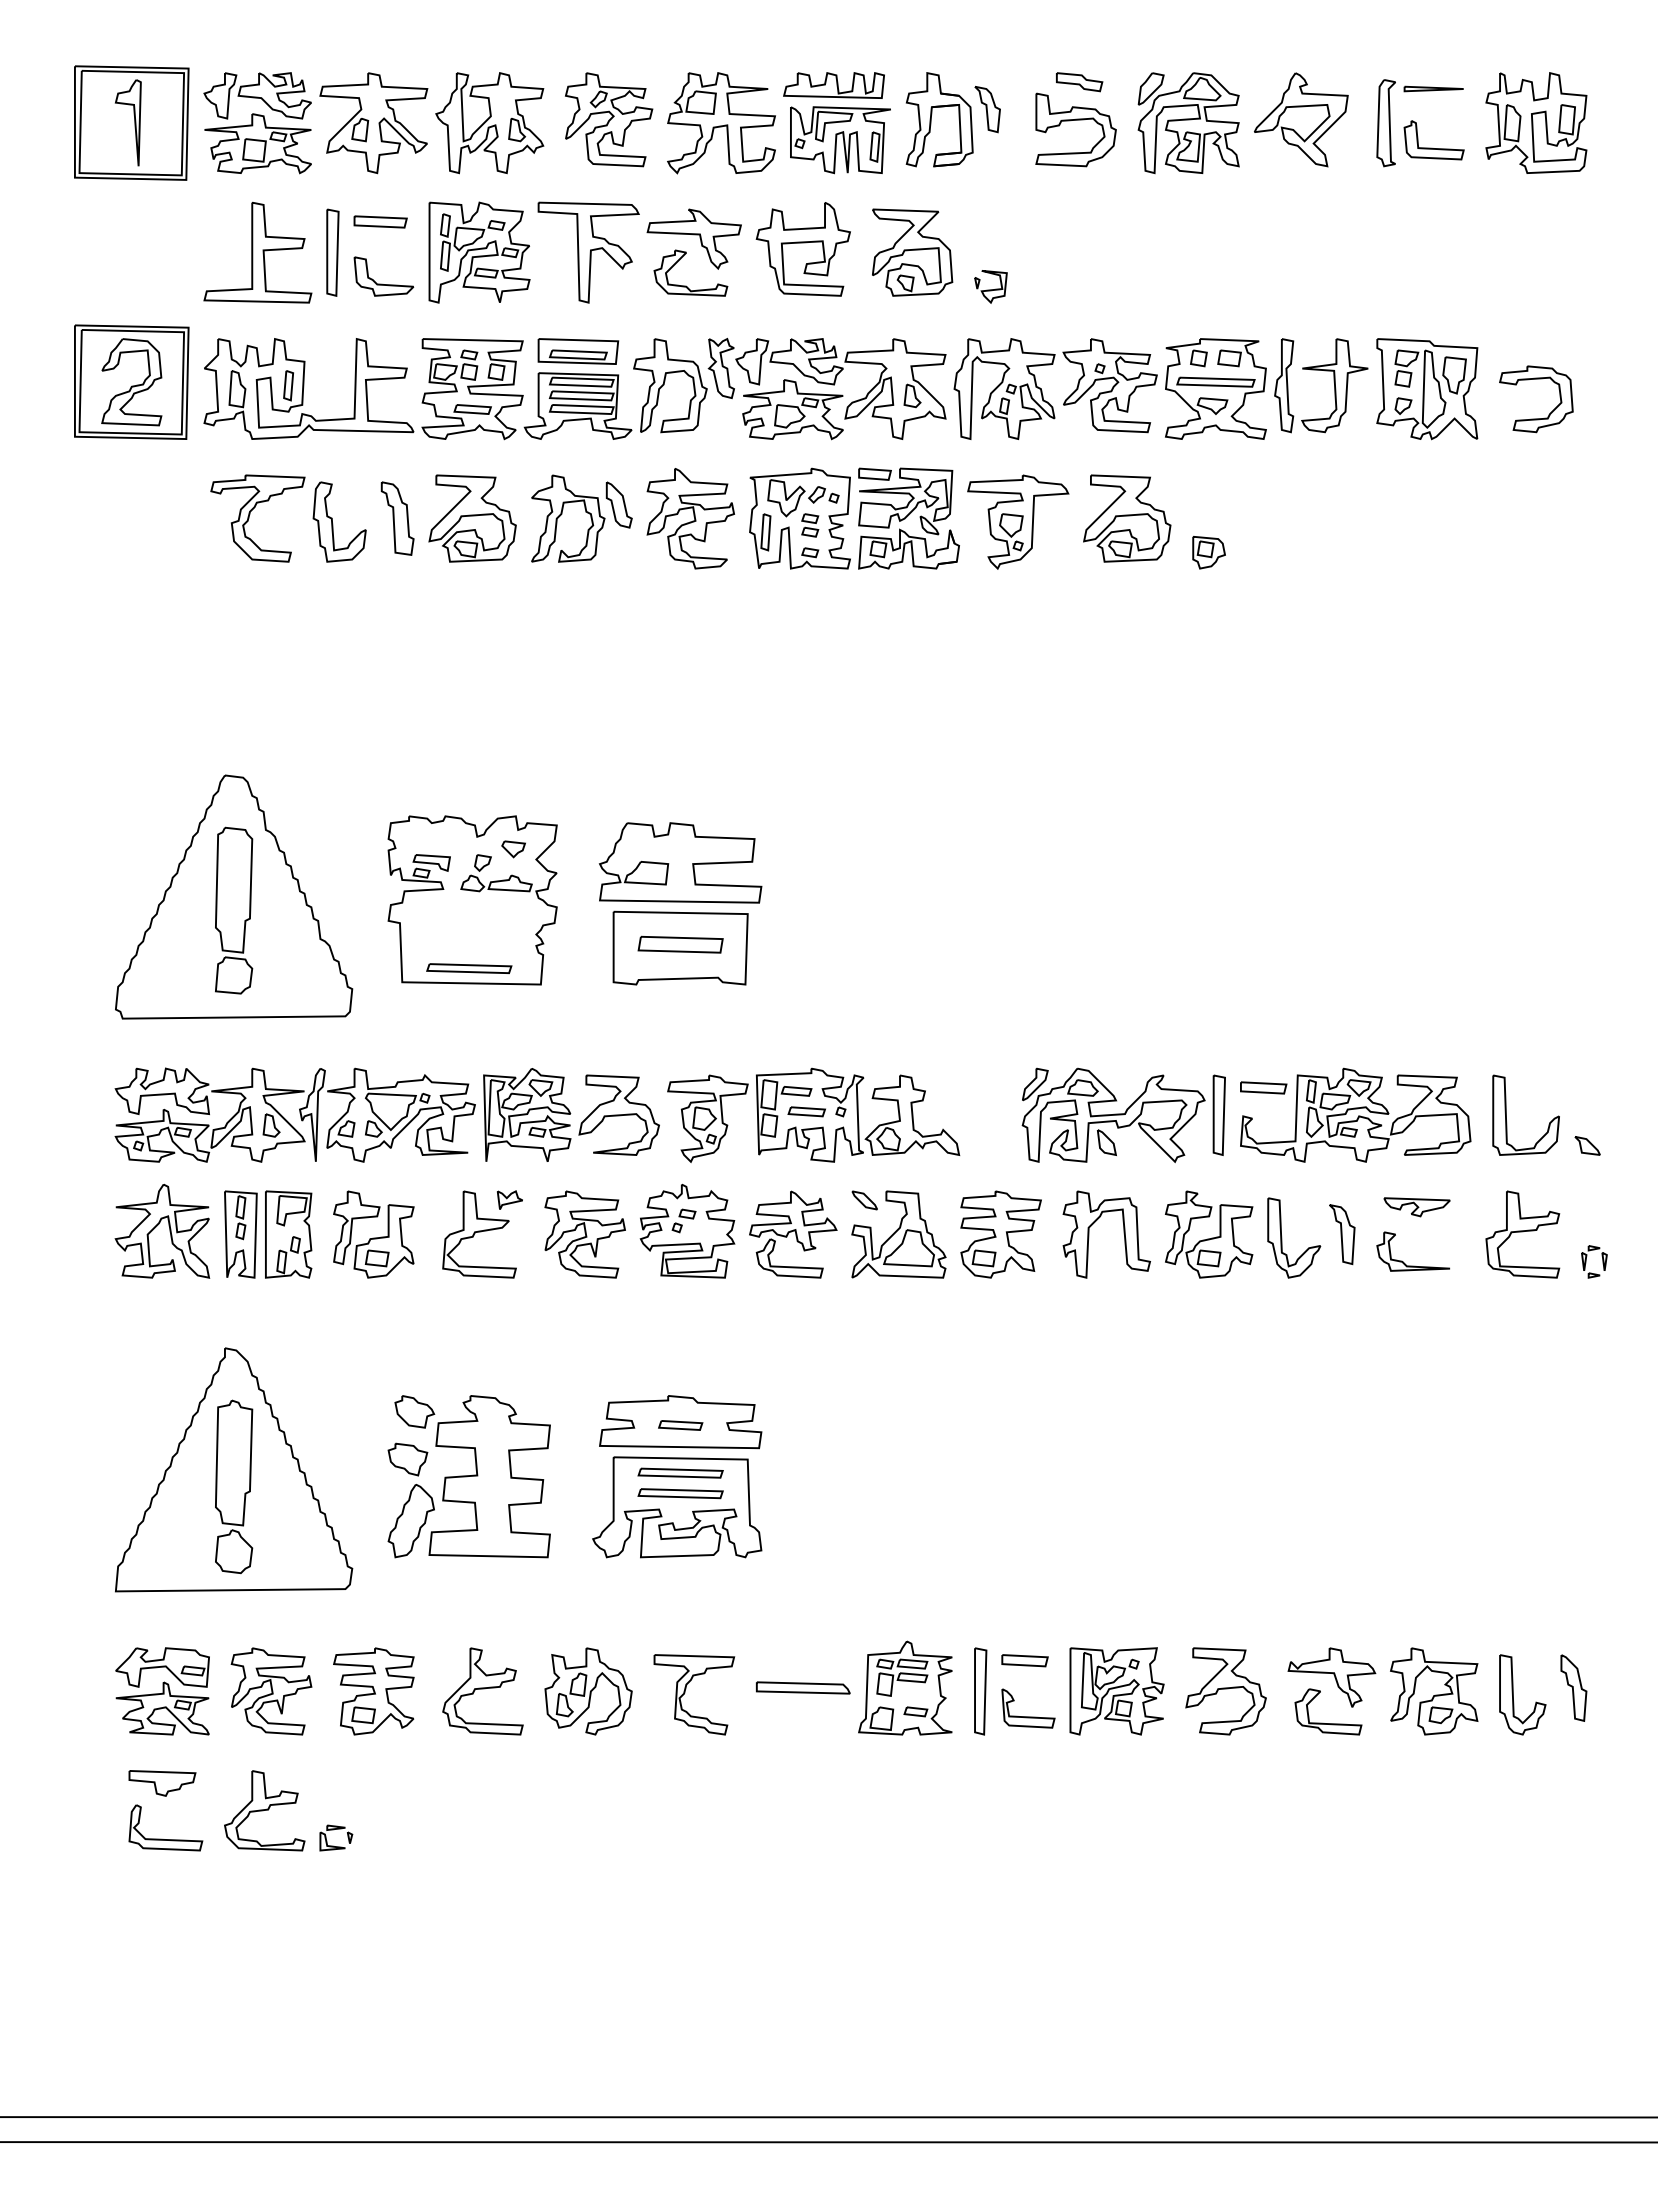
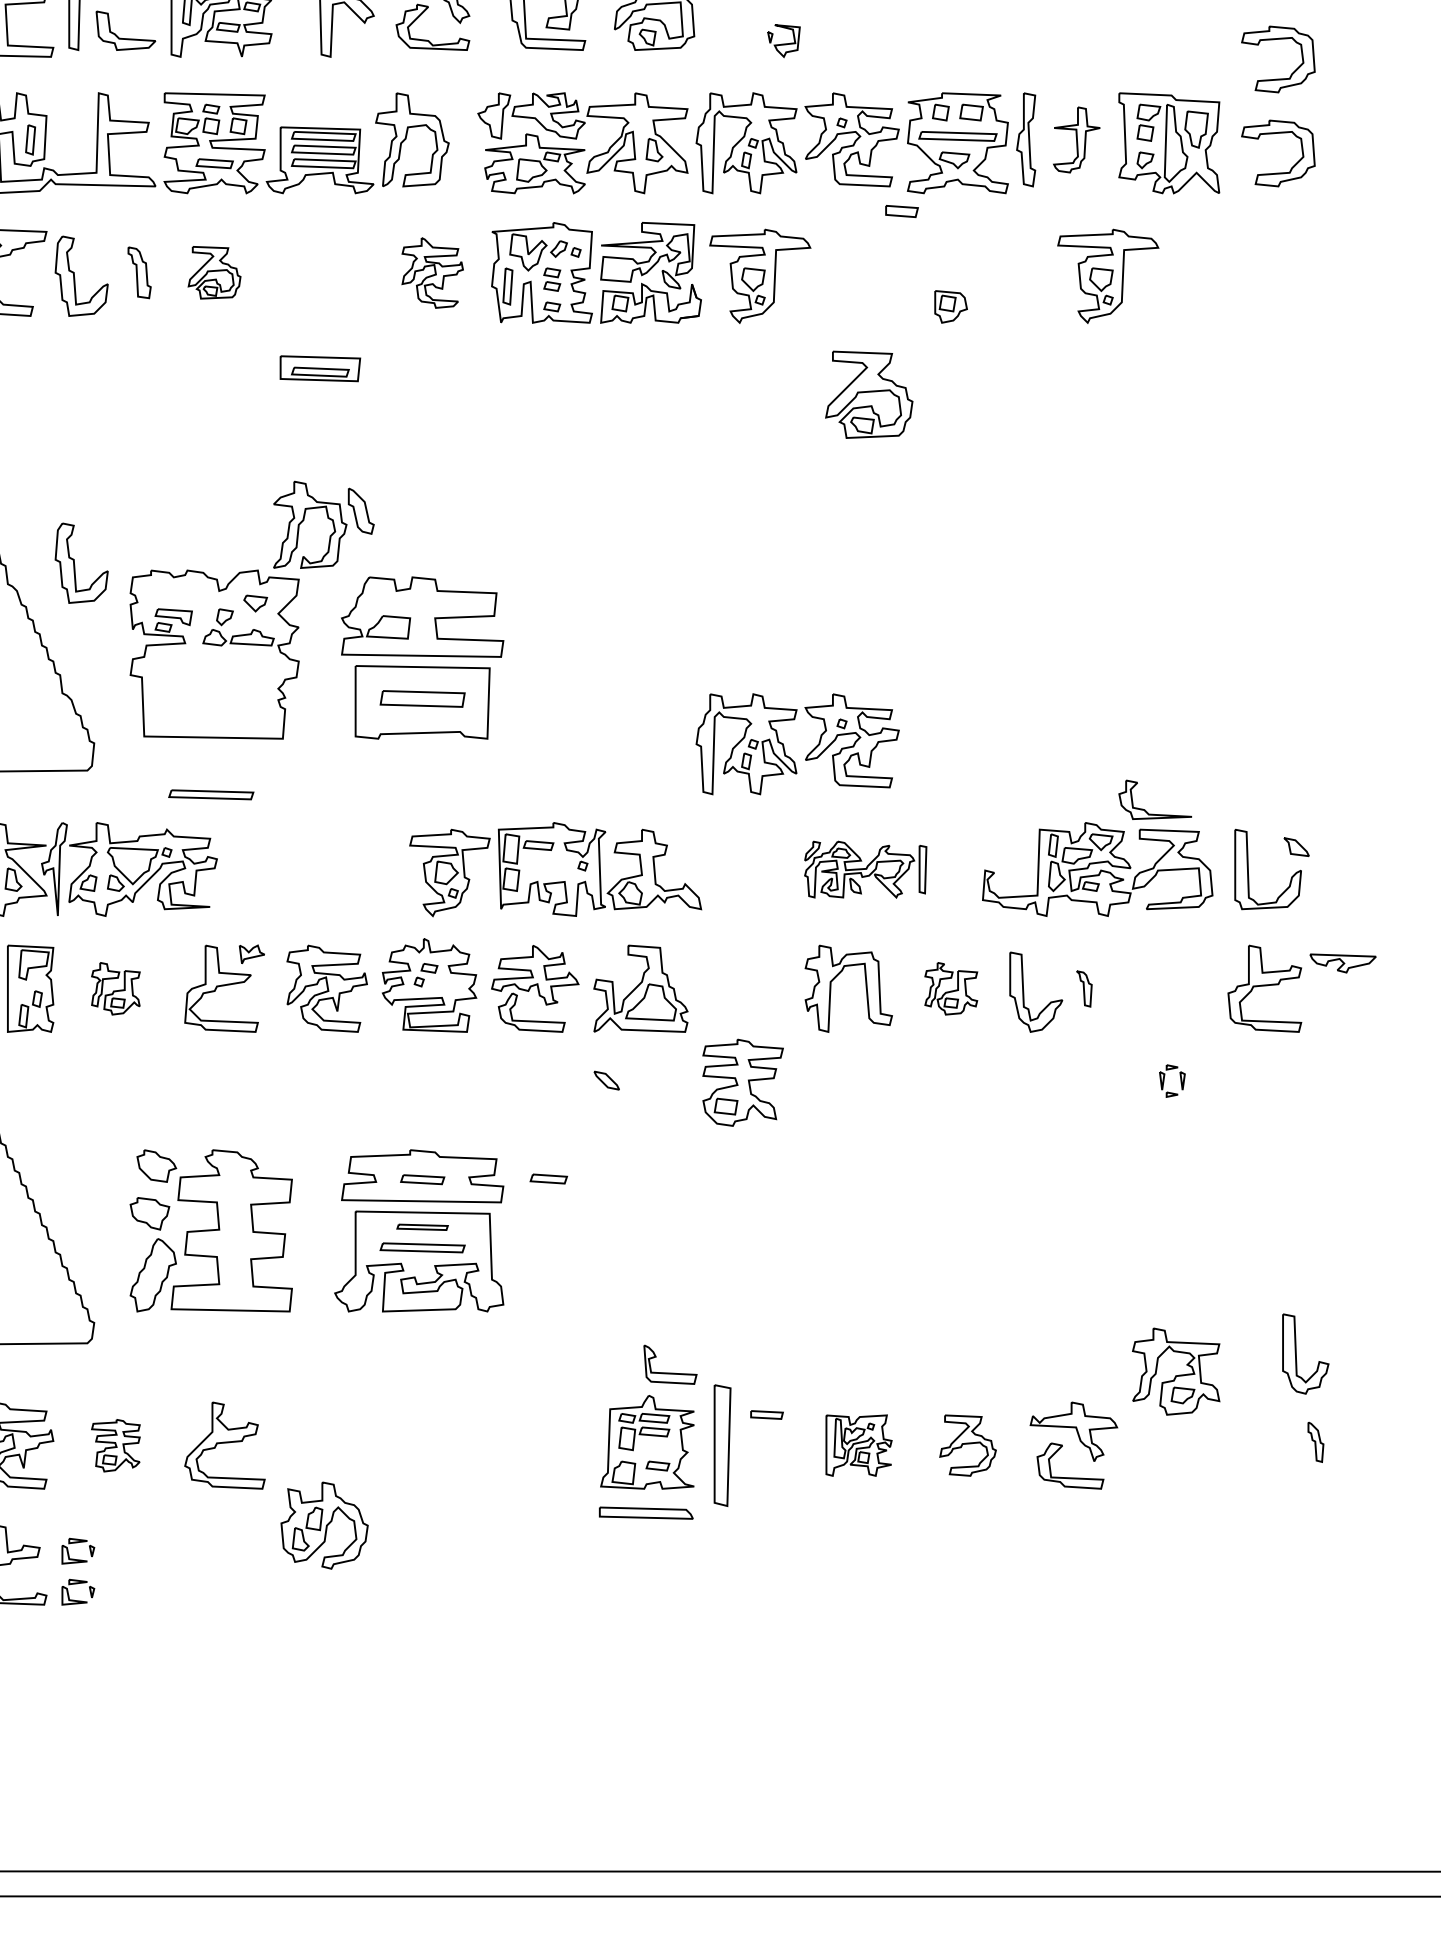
part: (990, 286) -> (783, 40), moved
part: (1536, 324) -> (1278, 78), added
part: (578, 351) -> (320, 368), moved
part: (720, 368) -> (462, 122), removed
part: (1334, 385) -> (1076, 139), size x0.7
part: (874, 473) -> (901, 210), moved
part: (585, 512) -> (327, 518), moved
part: (397, 518) -> (139, 272), size x0.7
part: (472, 518) -> (214, 272), size x0.6
part: (690, 518) -> (432, 272), size x0.7
part: (1127, 518) -> (869, 394), moved
part: (1366, 521) -> (1108, 275), added
part: (333, 810) -> (75, 564), added
part: (469, 968) -> (211, 794), moved
part: (1042, 991) -> (784, 745), added
part: (1263, 1087) -> (1005, 841), removed
part: (806, 1111) -> (548, 1178), moved
part: (571, 1114) -> (313, 868), removed
part: (1123, 1115) -> (865, 869), size x0.6
part: (1587, 1145) -> (1296, 846), moved
part: (864, 1200) -> (606, 1080), moved
part: (1416, 1207) -> (1342, 963), moved
part: (373, 1234) -> (115, 988), size x0.6
part: (1000, 1234) -> (742, 1082), moved
part: (1209, 1234) -> (951, 988), size x0.6
part: (1342, 1234) -> (1084, 988), size x0.6
part: (1586, 1261) -> (1164, 1080), moved
part: (1413, 1265) -> (1155, 813), moved
part: (680, 1472) -> (422, 1226), size x0.6
part: (1024, 1660) -> (766, 1414), size x0.7
part: (803, 1687) -> (646, 1512), moved
part: (1573, 1687) -> (1315, 1441), size x0.6
part: (373, 1691) -> (115, 1445), size x0.6
part: (588, 1691) -> (324, 1525), moved
part: (980, 1691) -> (722, 1445), size x1.4
part: (1116, 1691) -> (858, 1445), size x0.7
part: (1225, 1691) -> (967, 1445), size x0.7
part: (1434, 1691) -> (1176, 1371), moved
part: (685, 1693) -> (427, 1447), removed
part: (1513, 1694) -> (1296, 1353), moved
part: (1028, 1716) -> (670, 1372), moved
part: (333, 1789) -> (75, 1543), added

